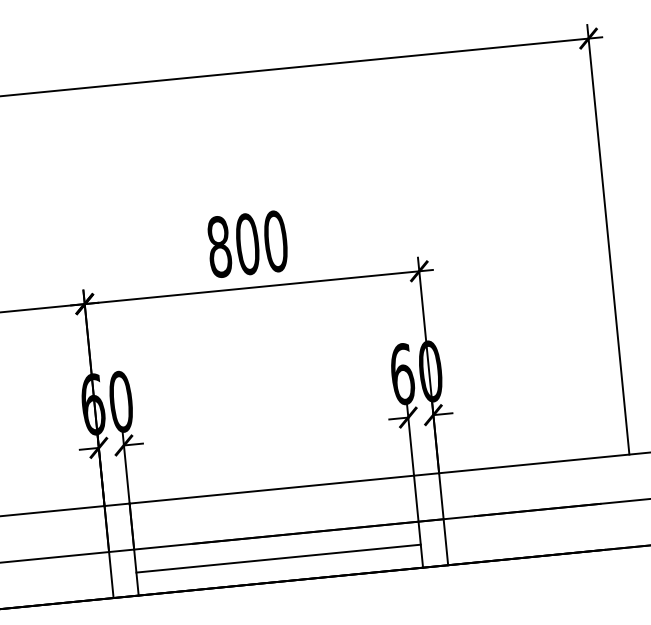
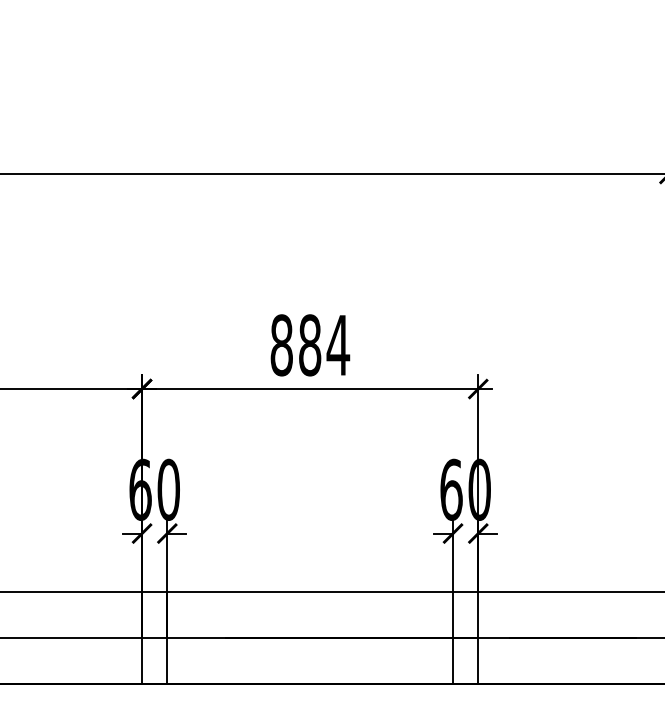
text: (262, 242) -> (324, 345), 800 -> 884
line: (278, 558) -> (310, 661), removed

